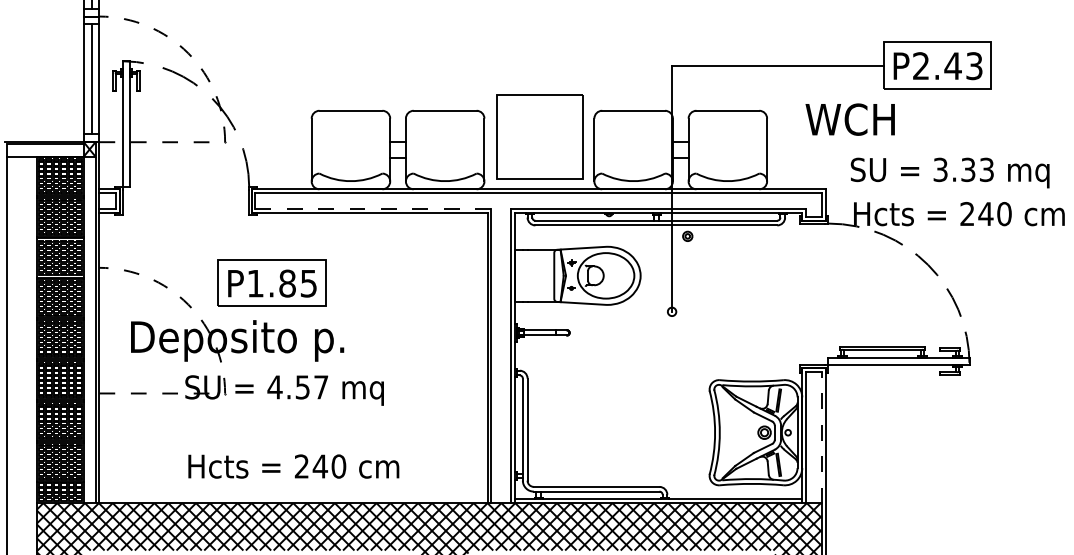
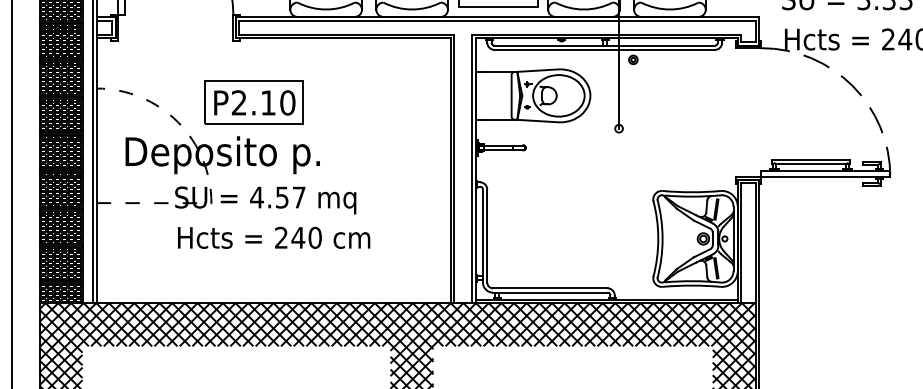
line: (373, 208) -> (346, 34), dashed -> solid
text: (282, 283) -> (263, 102), P1.85 -> P2.10
line: (821, 437) -> (755, 243), dashed -> solid
text: (293, 466) -> (273, 237), moved

